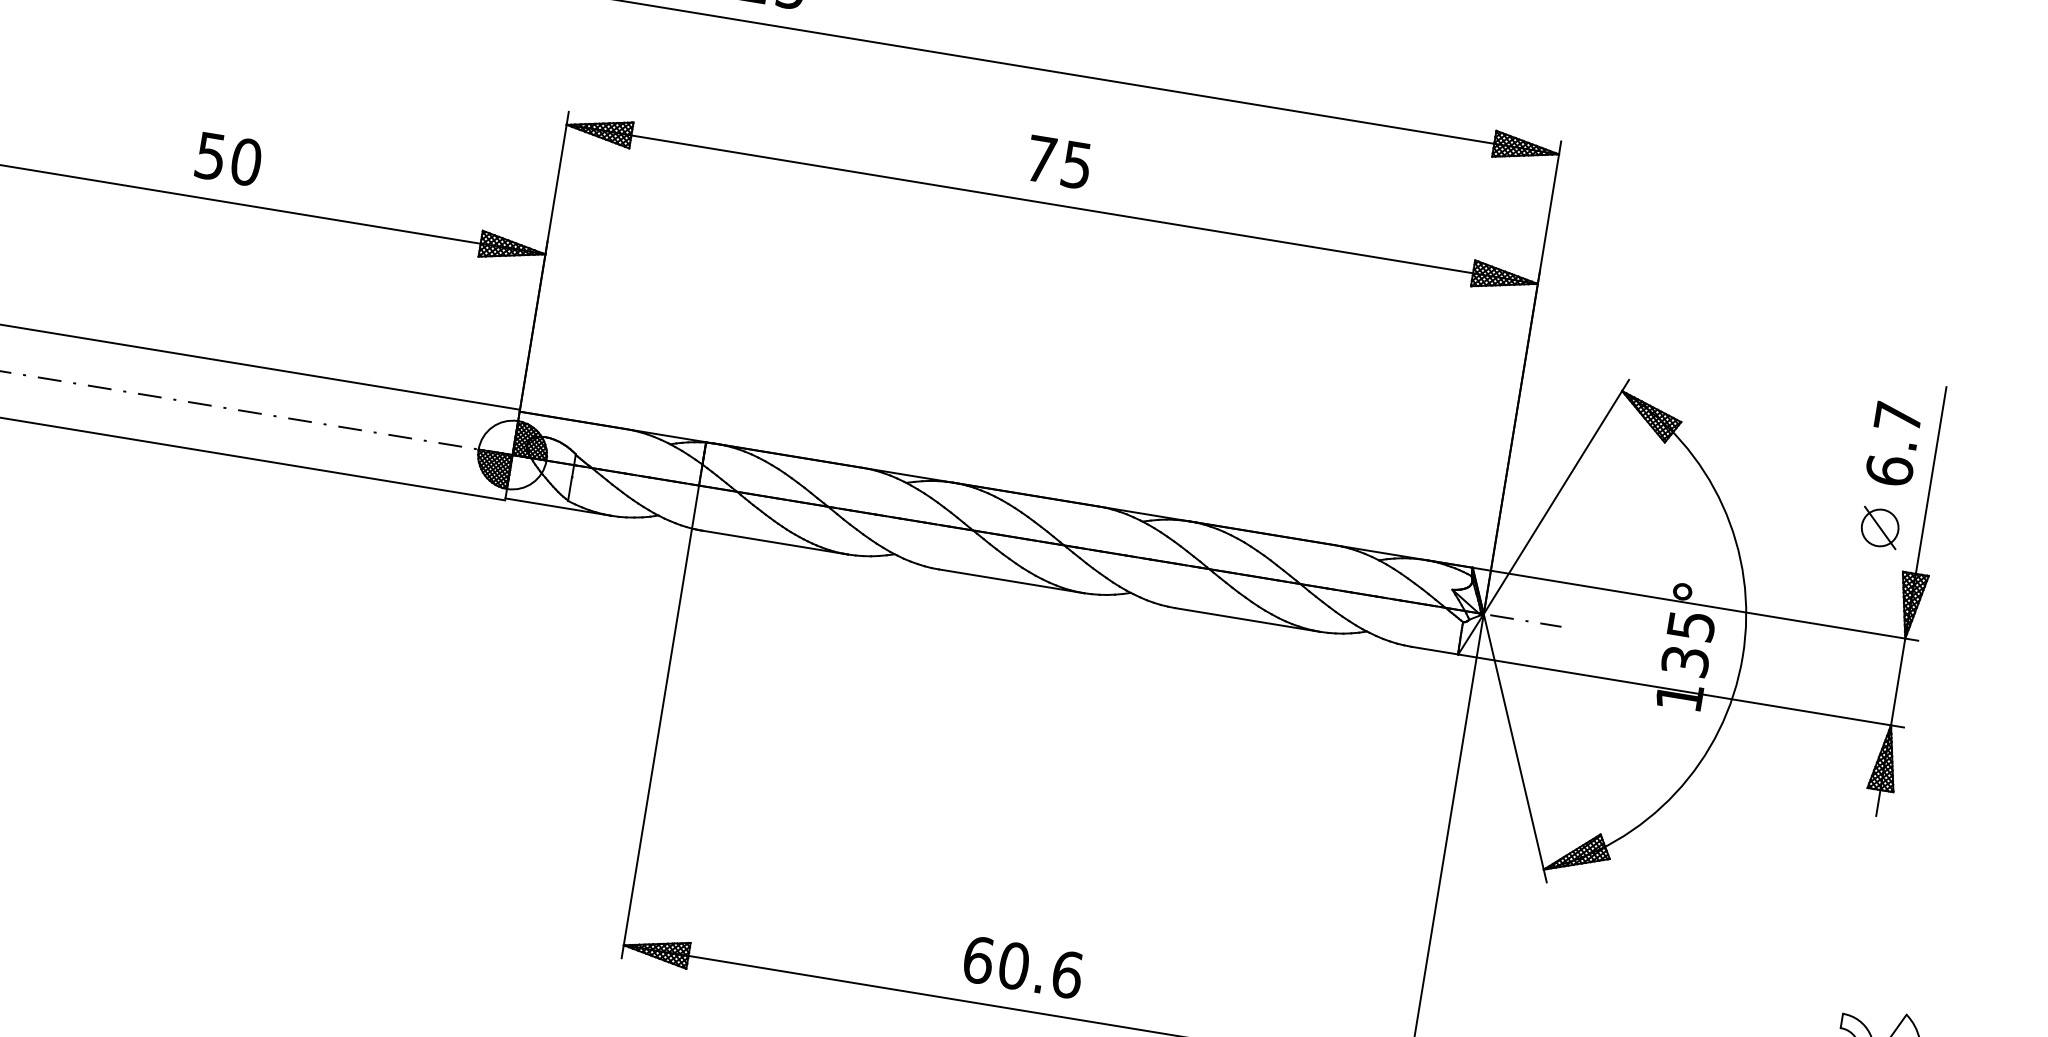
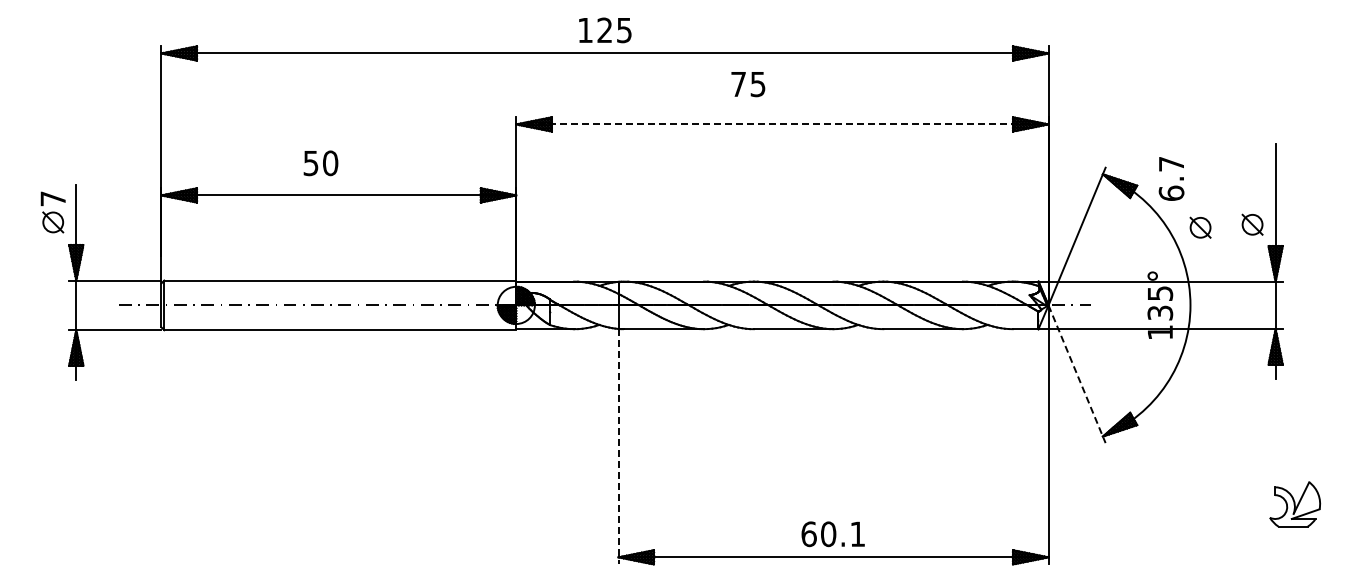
text: (227, 159) -> (320, 163), moved
text: (1059, 162) -> (748, 84), moved
line: (1052, 204) -> (782, 124), solid -> dashed
text: (1893, 443) -> (1171, 178), moved
part: (1784, 517) -> (1200, 227), added
line: (656, 743) -> (618, 446), solid -> dashed
line: (1515, 748) -> (1077, 374), solid -> dashed
text: (1066, 975) -> (857, 534), 60.6 -> 60.1

